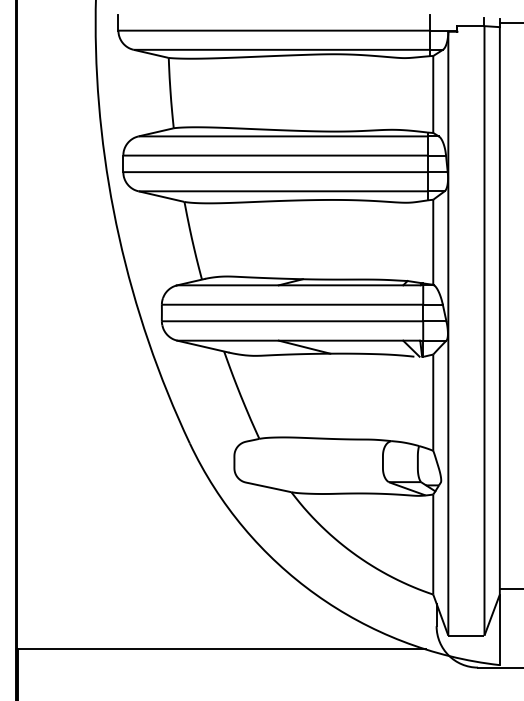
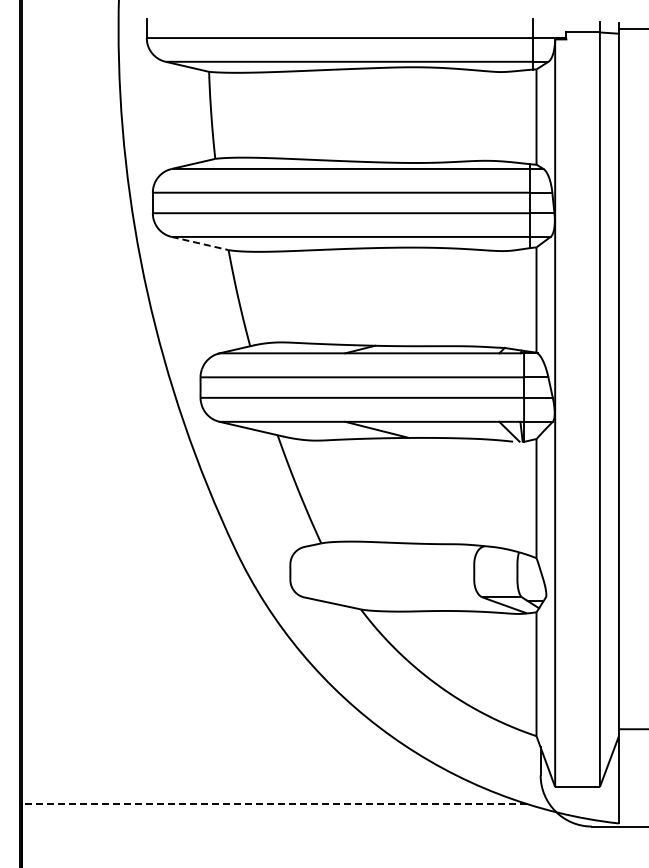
line: (161, 196) -> (200, 243), solid -> dashed
line: (221, 649) -> (274, 804), solid -> dashed

